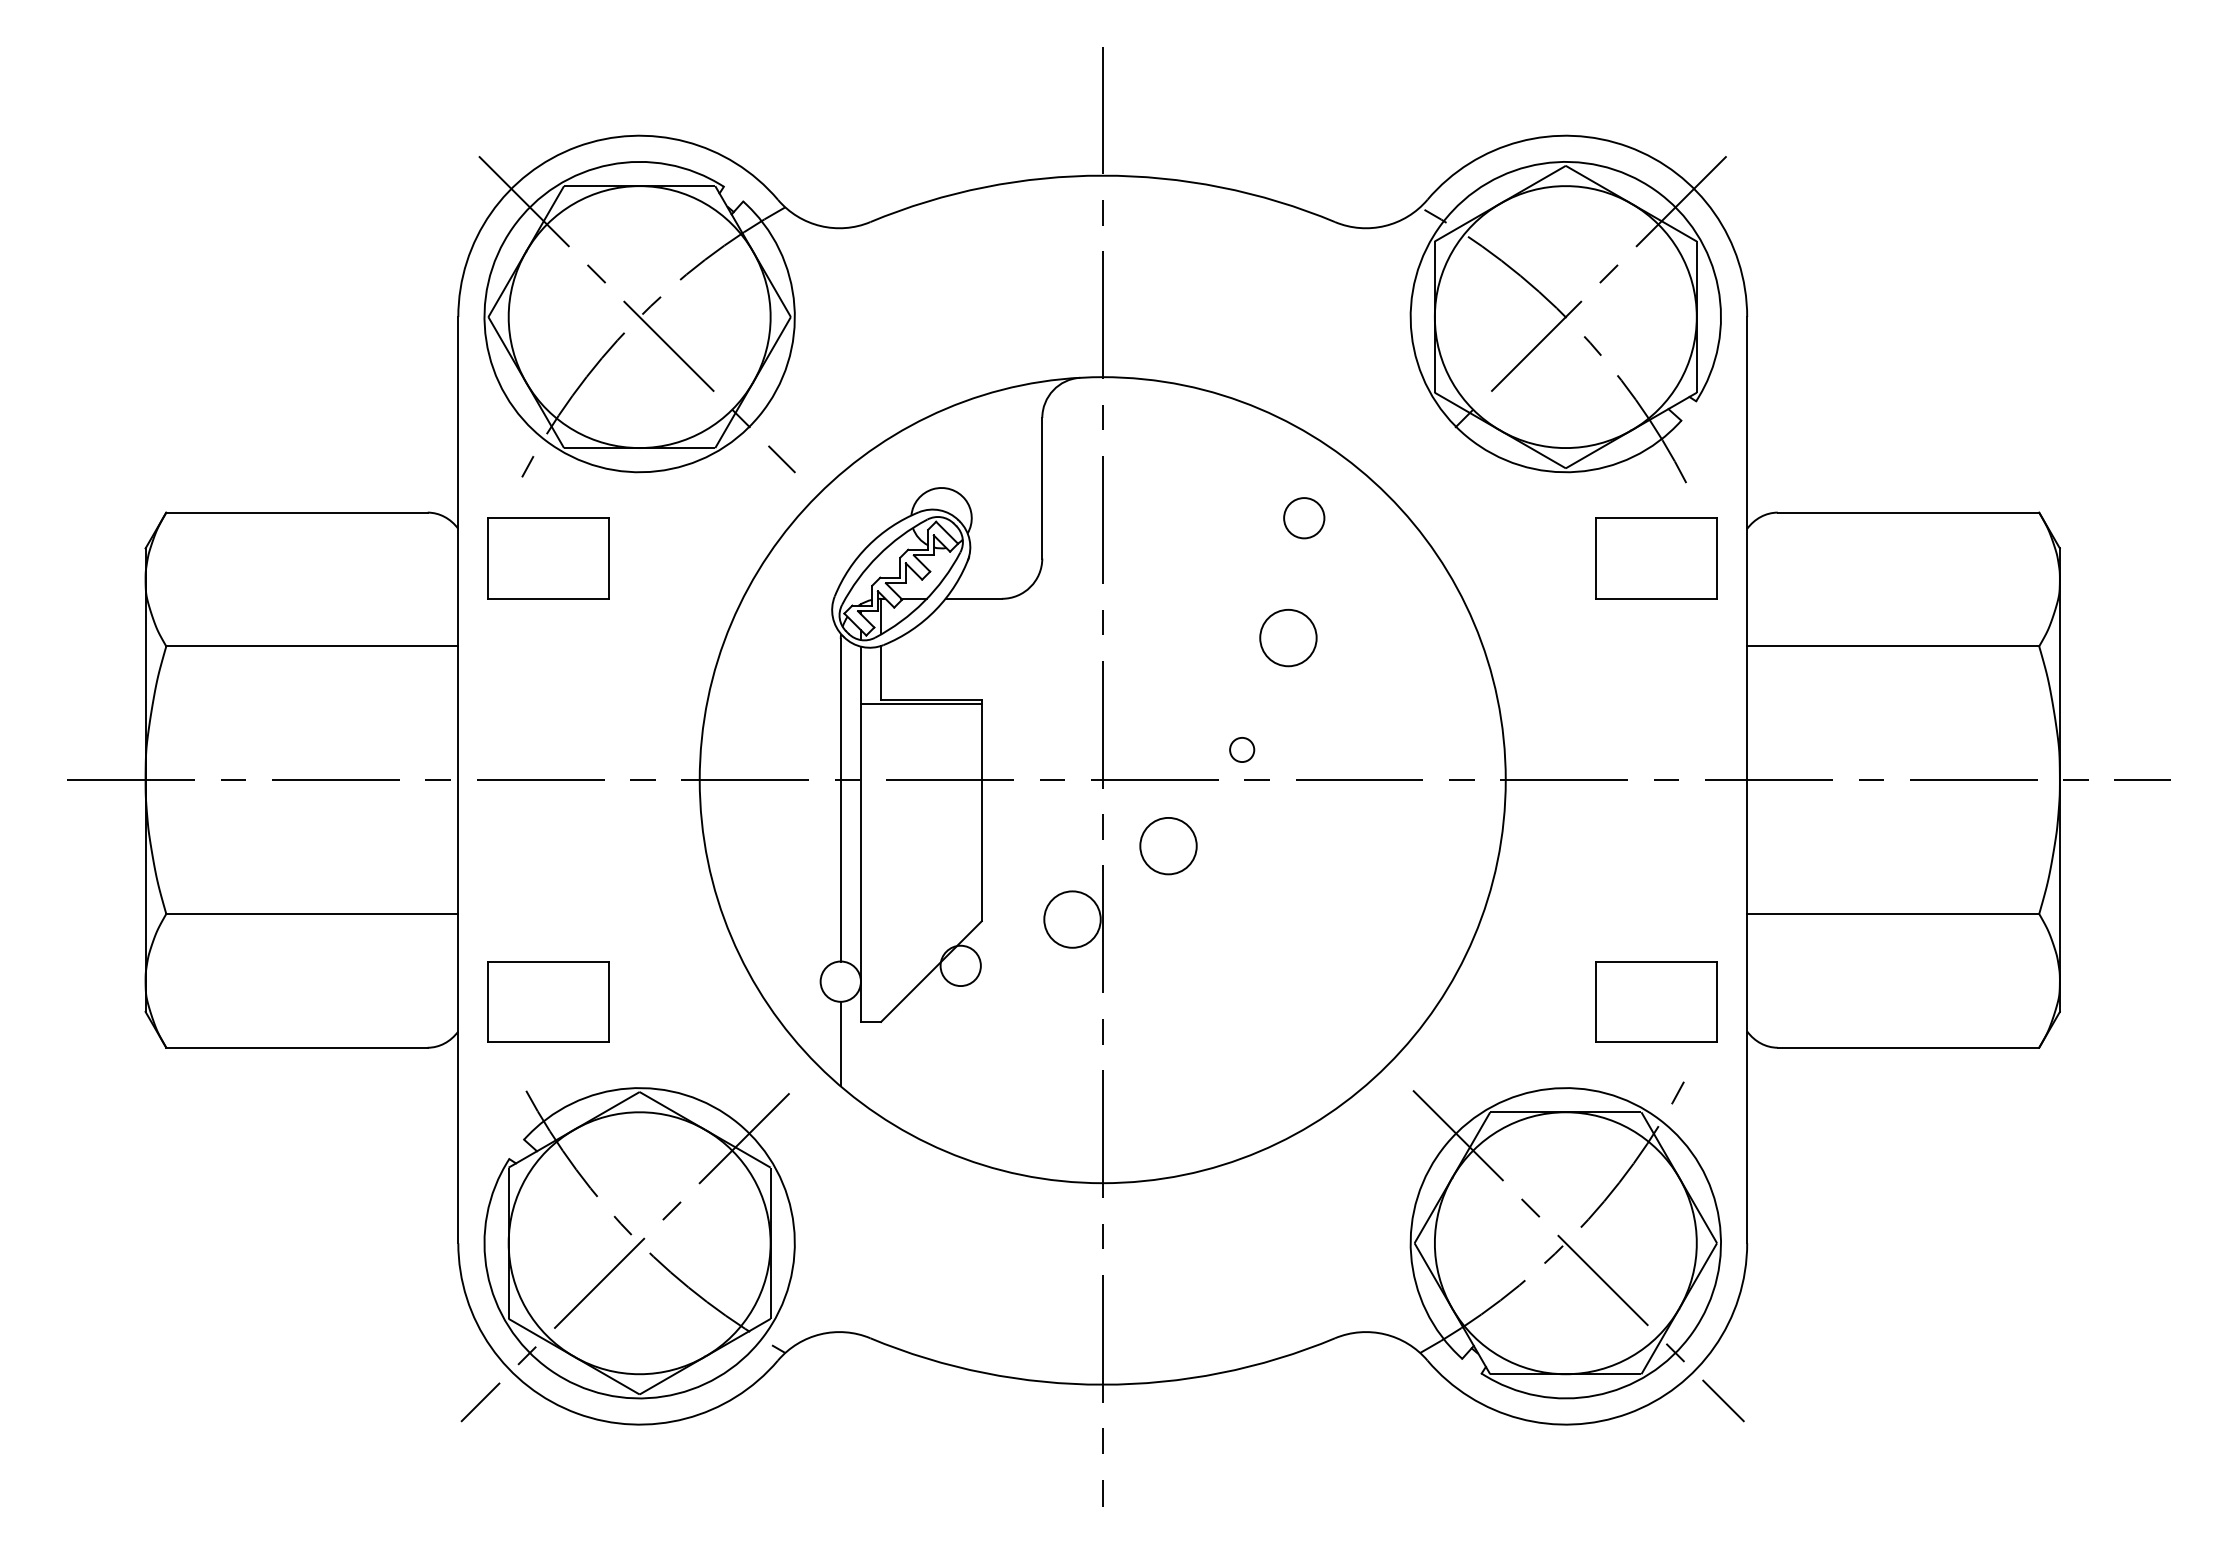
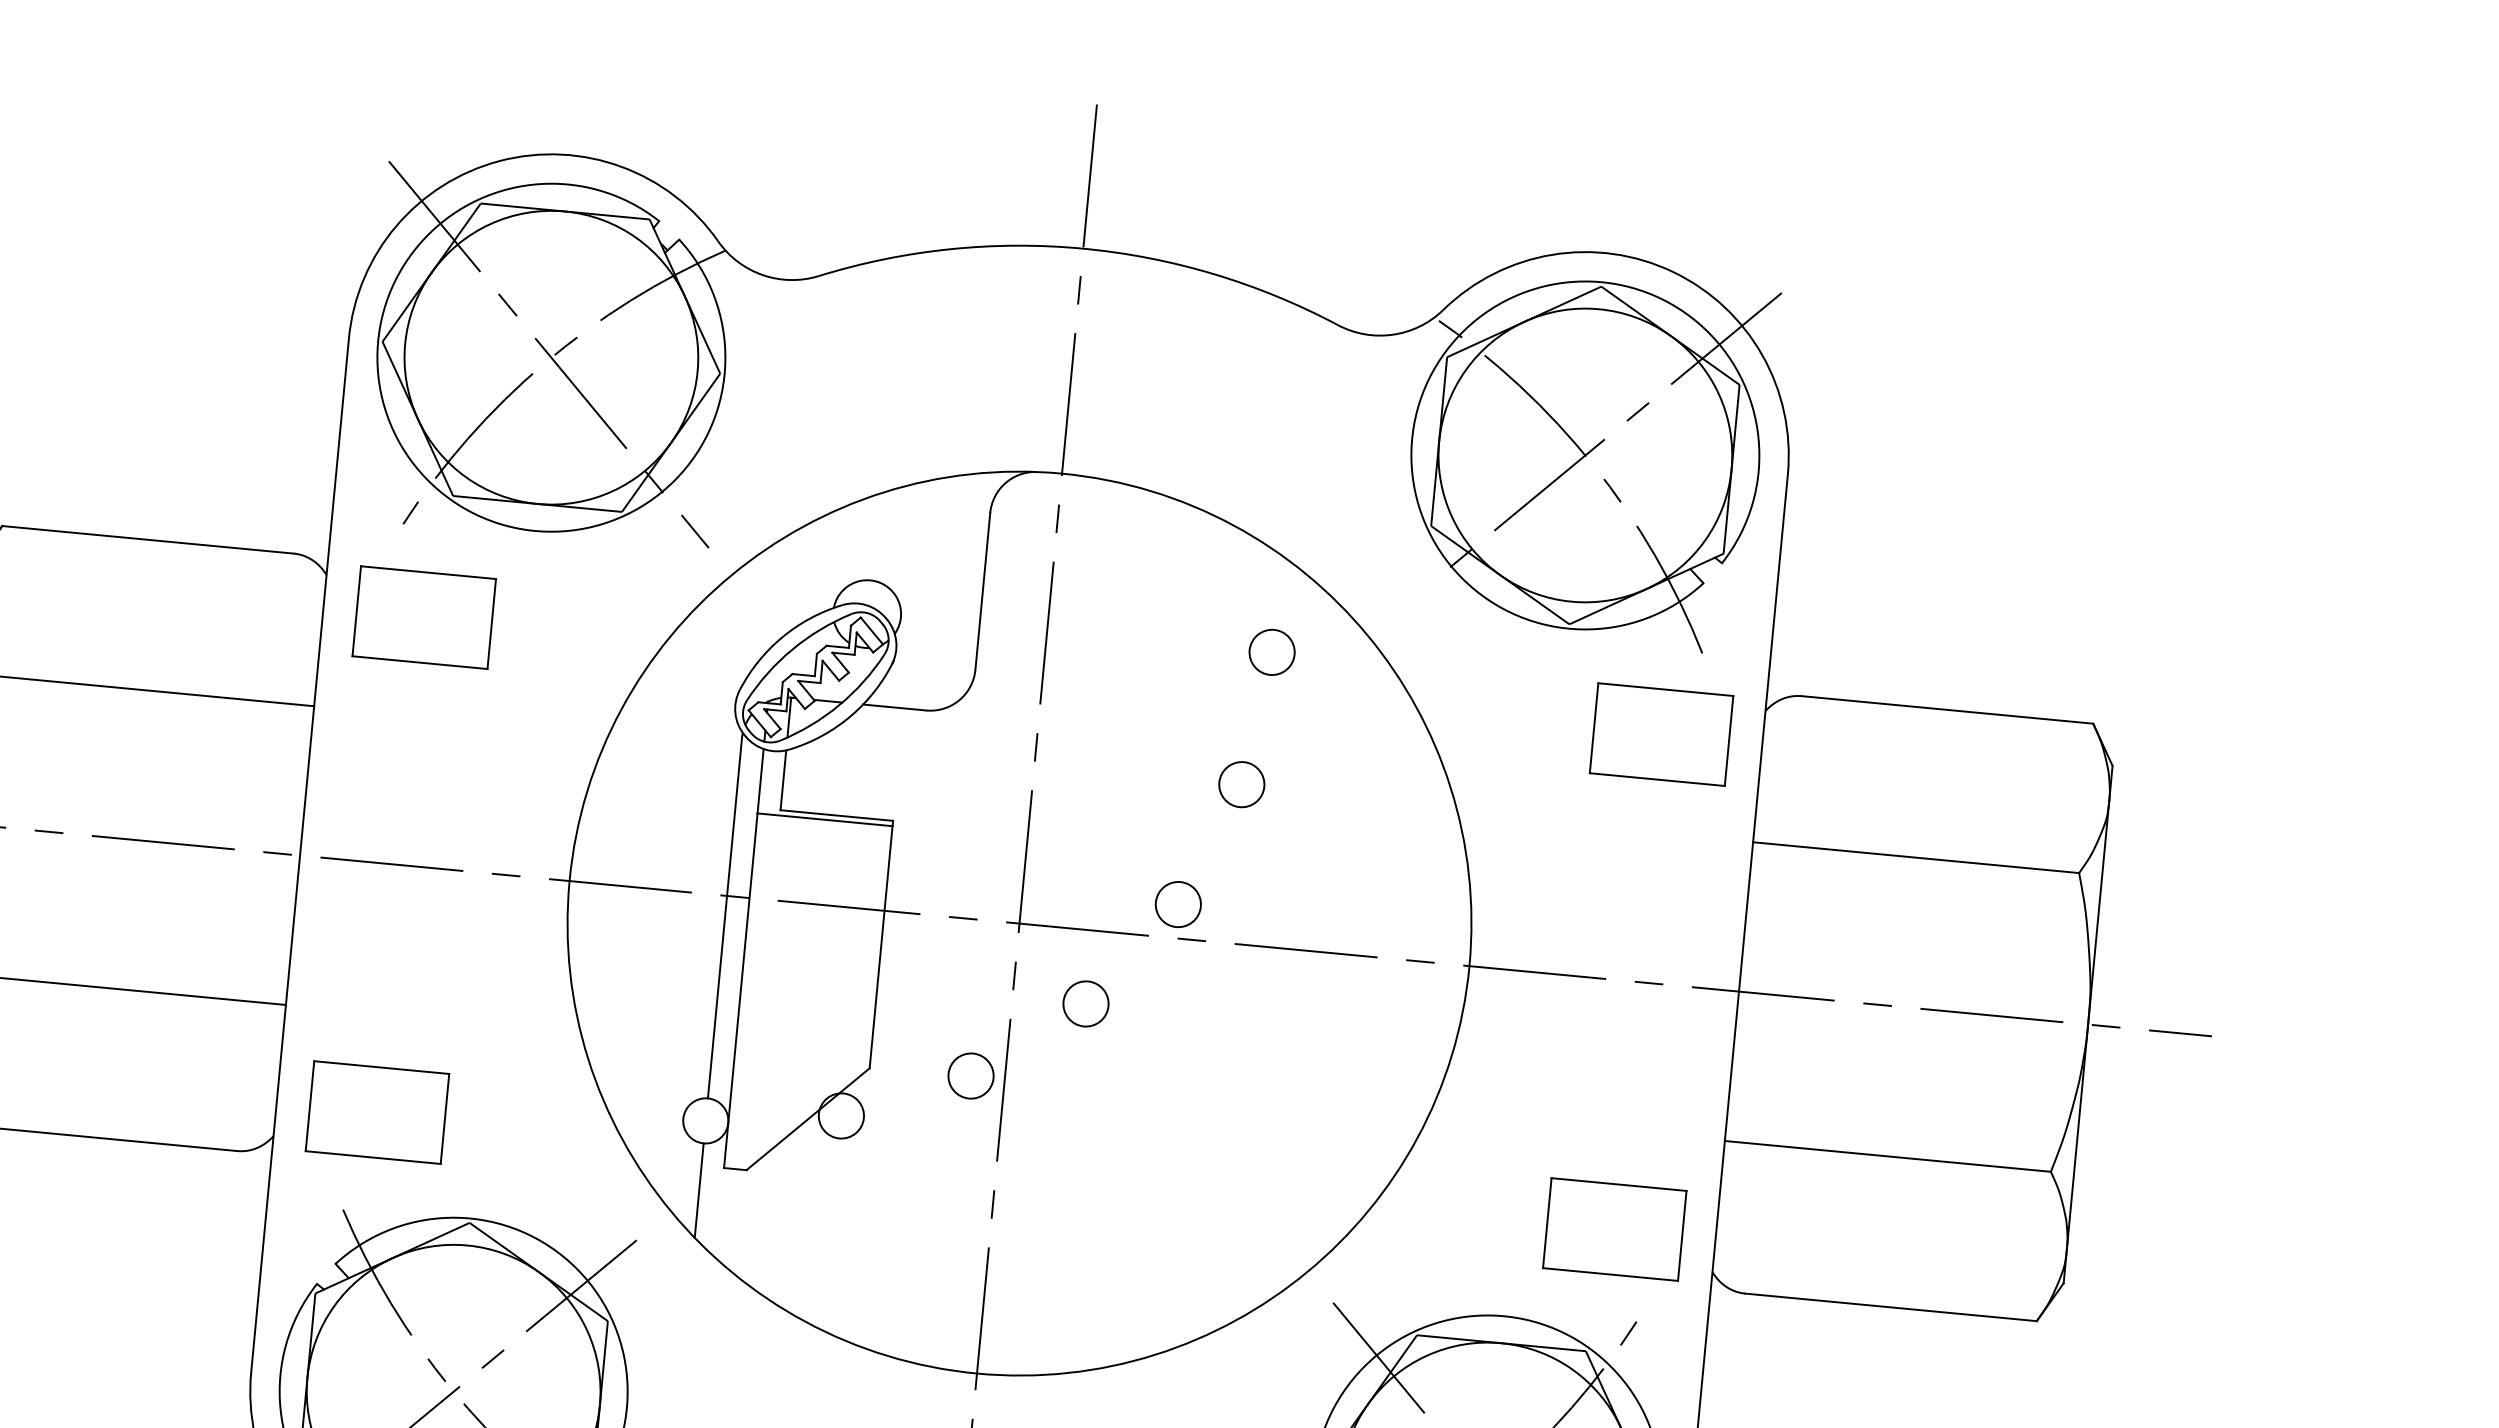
circle: (1288, 638) -> (1241, 785), size x0.71
circle: (1242, 749) -> (1178, 904), size x1.67
circle: (1168, 845) -> (1086, 1003), size x0.71
circle: (1072, 919) -> (971, 1075), size x0.71

